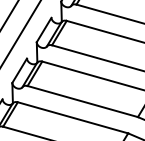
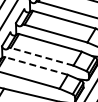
line: (83, 101) -> (42, 56), solid -> dashed
line: (72, 118) -> (36, 66), solid -> dashed

